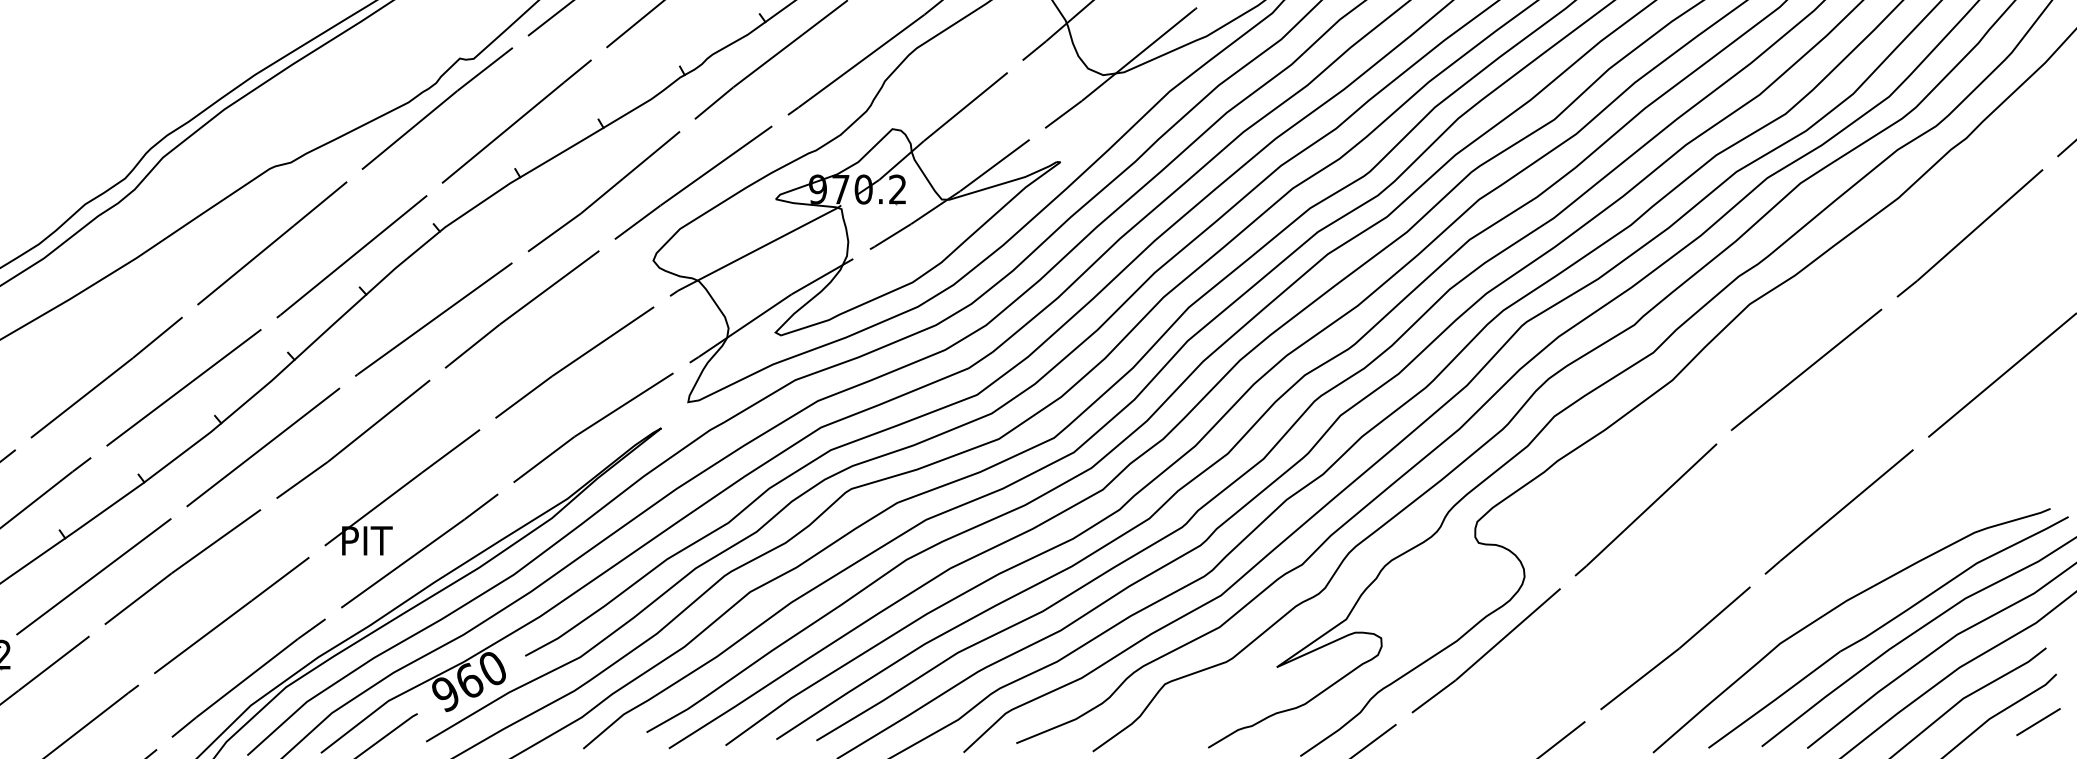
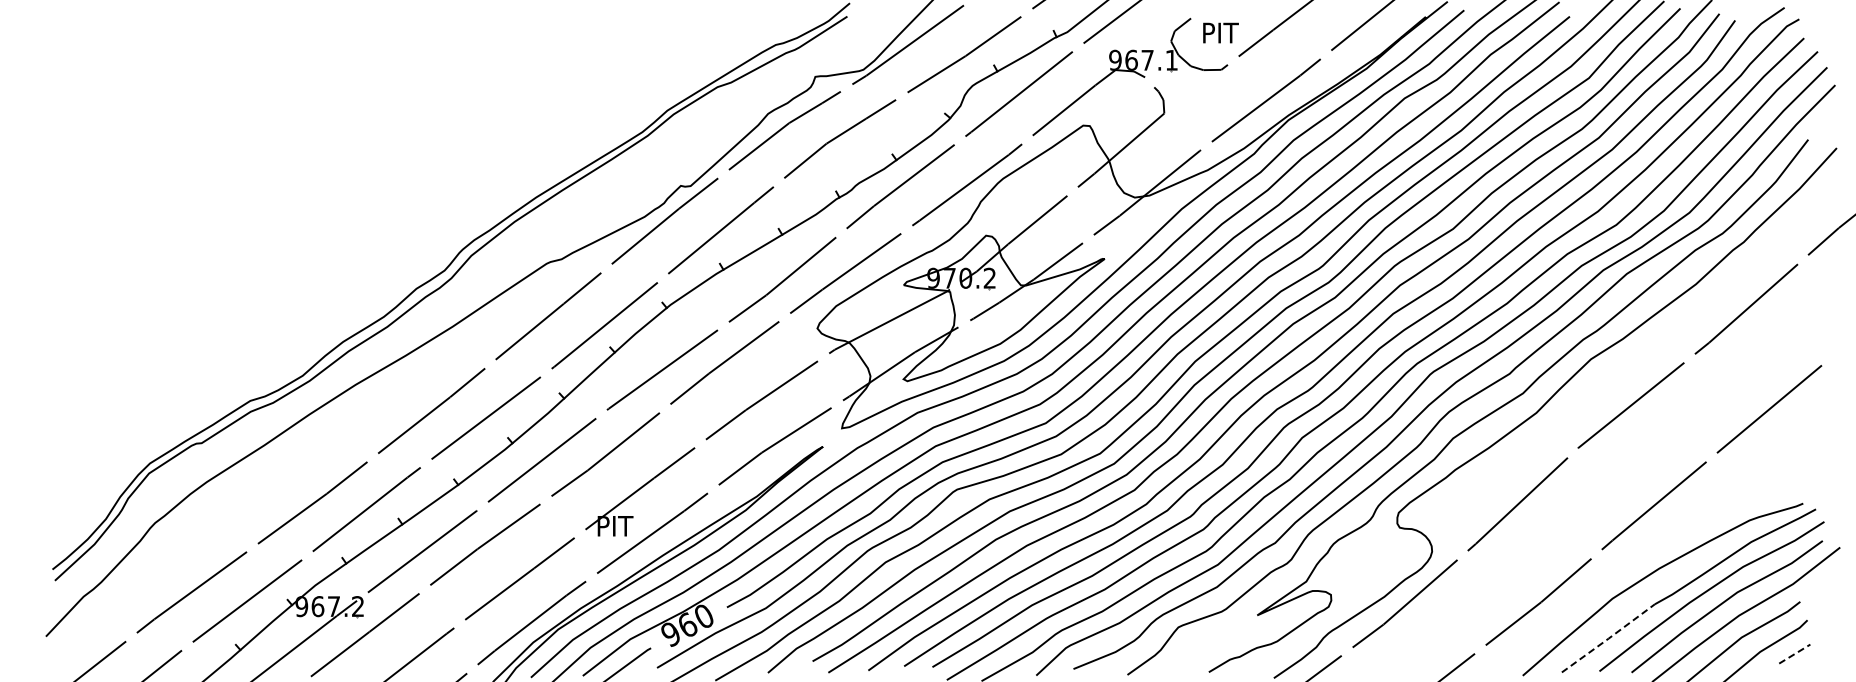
line: (1774, 699) -> (1608, 638), solid -> dashed
line: (2039, 721) -> (1795, 653), solid -> dashed

